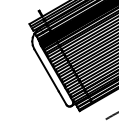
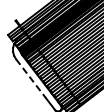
line: (46, 70) -> (30, 78), solid -> dashed

